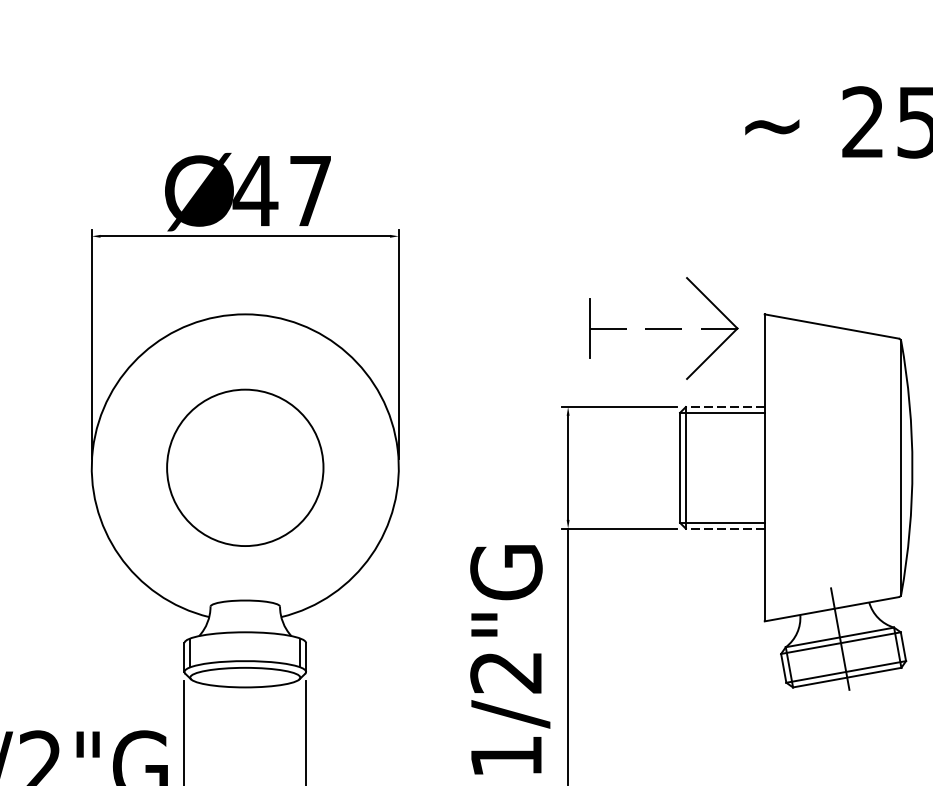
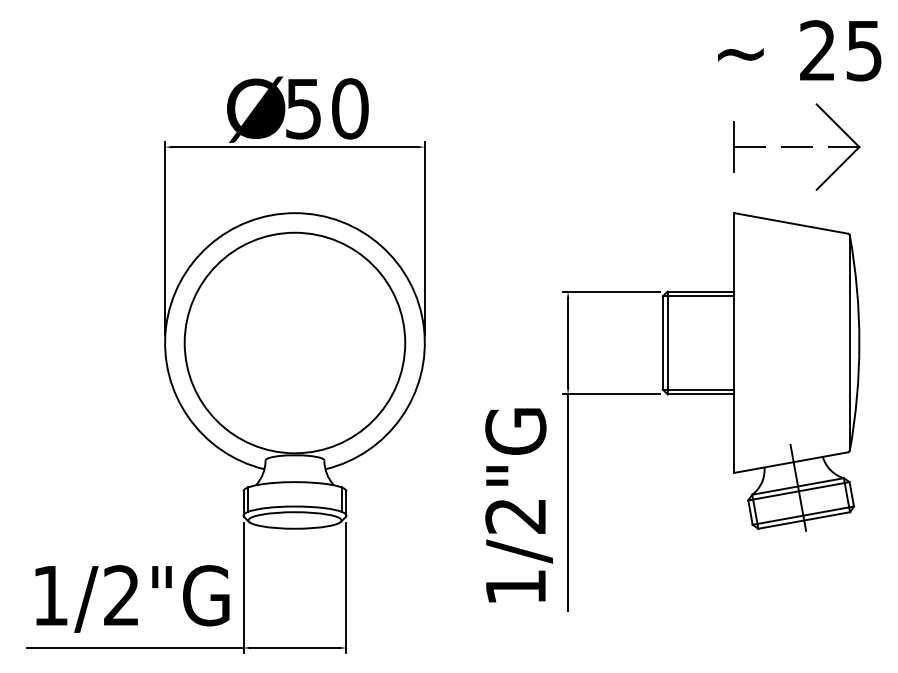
text: (282, 190) -> (326, 108), 47 -> 50
part: (663, 327) -> (796, 146), moved
line: (724, 406) -> (700, 291), dashed -> solid
circle: (244, 467) -> (294, 342), size x1.67
line: (724, 528) -> (700, 394), dashed -> solid

